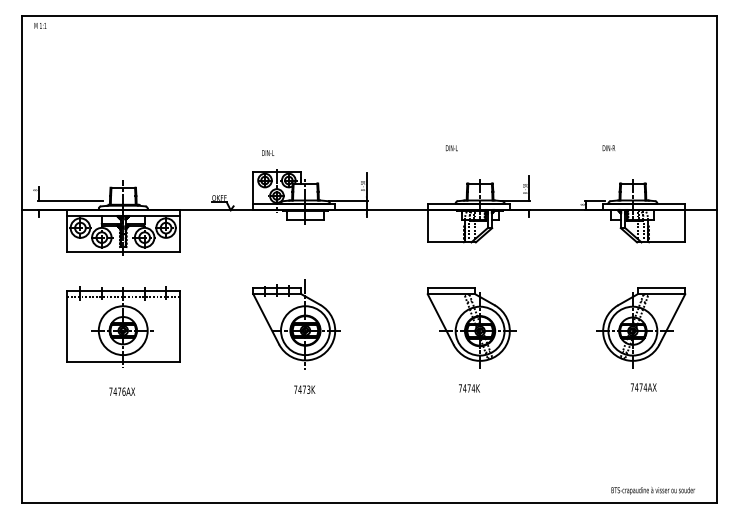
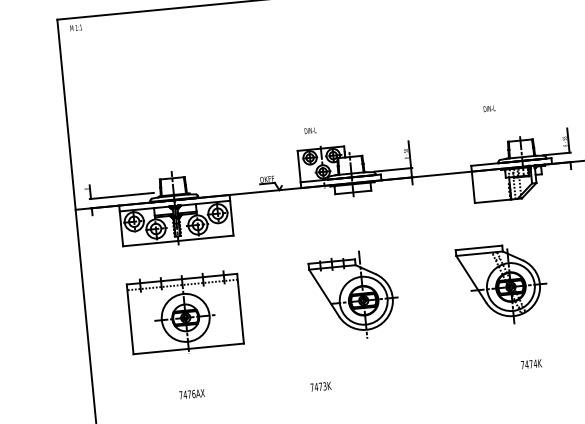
part: (471, 327) -> (502, 284), moved
text: (469, 388) -> (531, 364), moved
text: (304, 389) -> (320, 386), moved
text: (122, 391) -> (192, 393), moved

